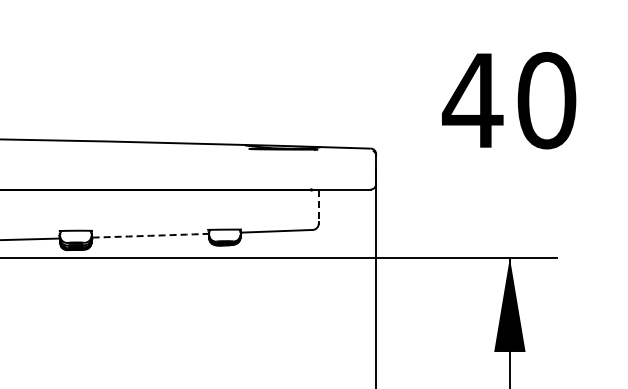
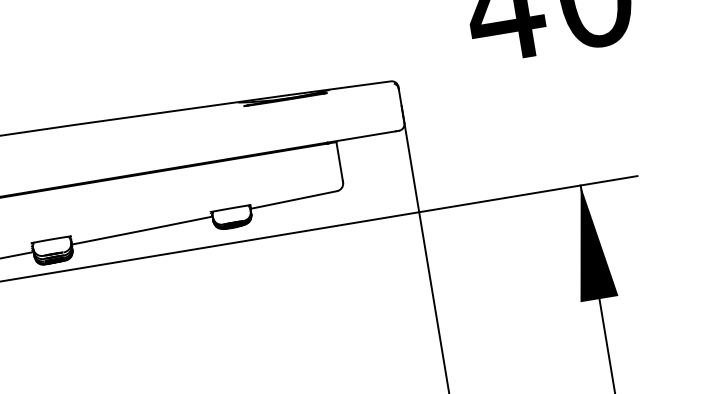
line: (318, 206) -> (339, 161), dashed -> solid
arc: (150, 235) -> (142, 230), dashed -> solid

